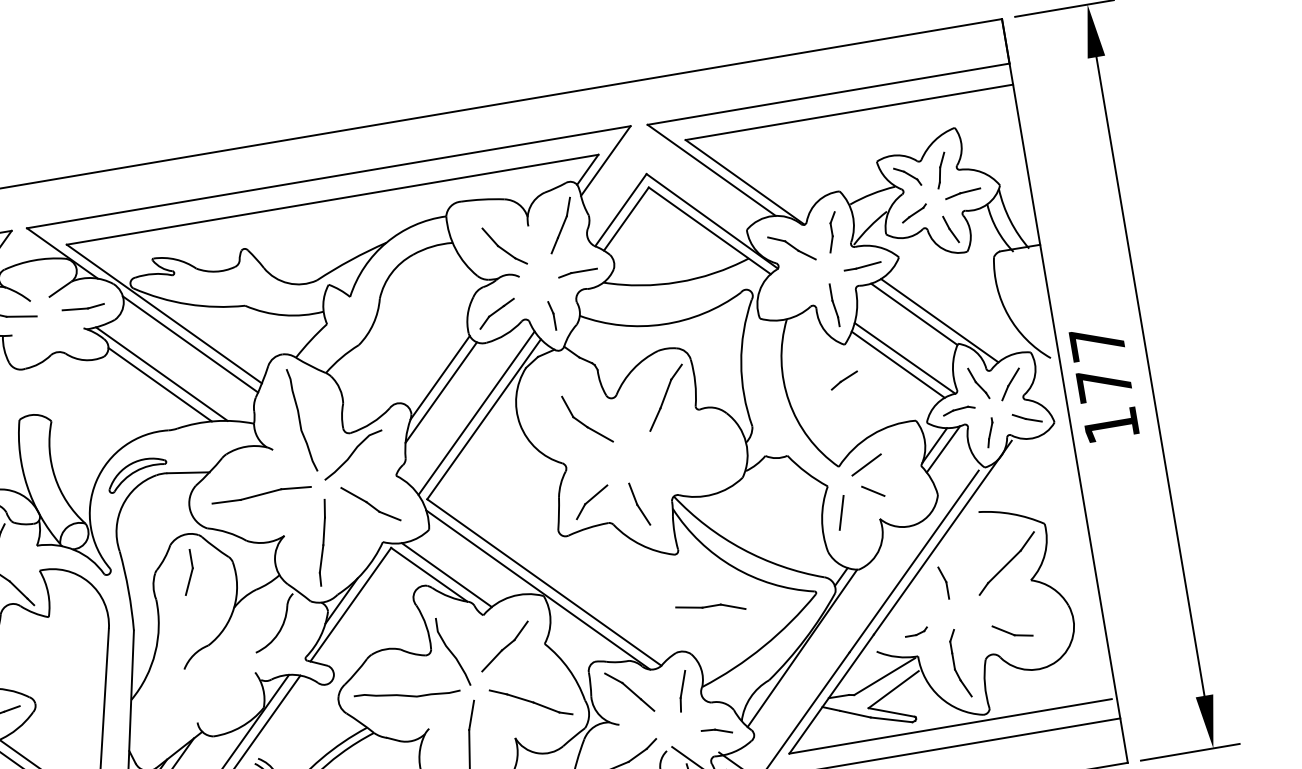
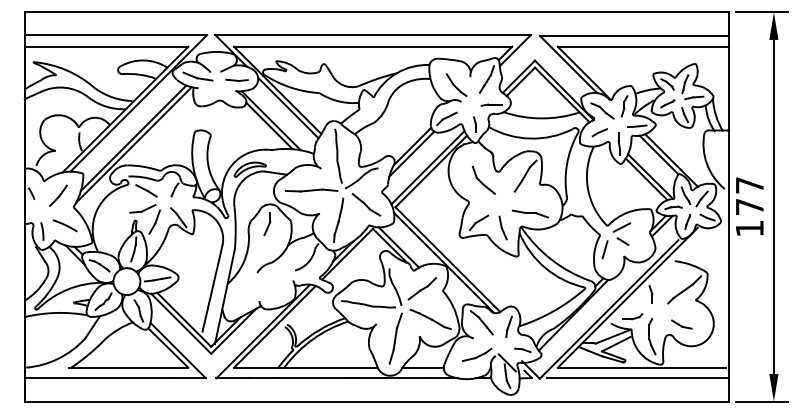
line: (843, 380) -> (599, 132), moved
part: (709, 607) -> (529, 213), moved
part: (915, 631) -> (632, 316), size x1.67

